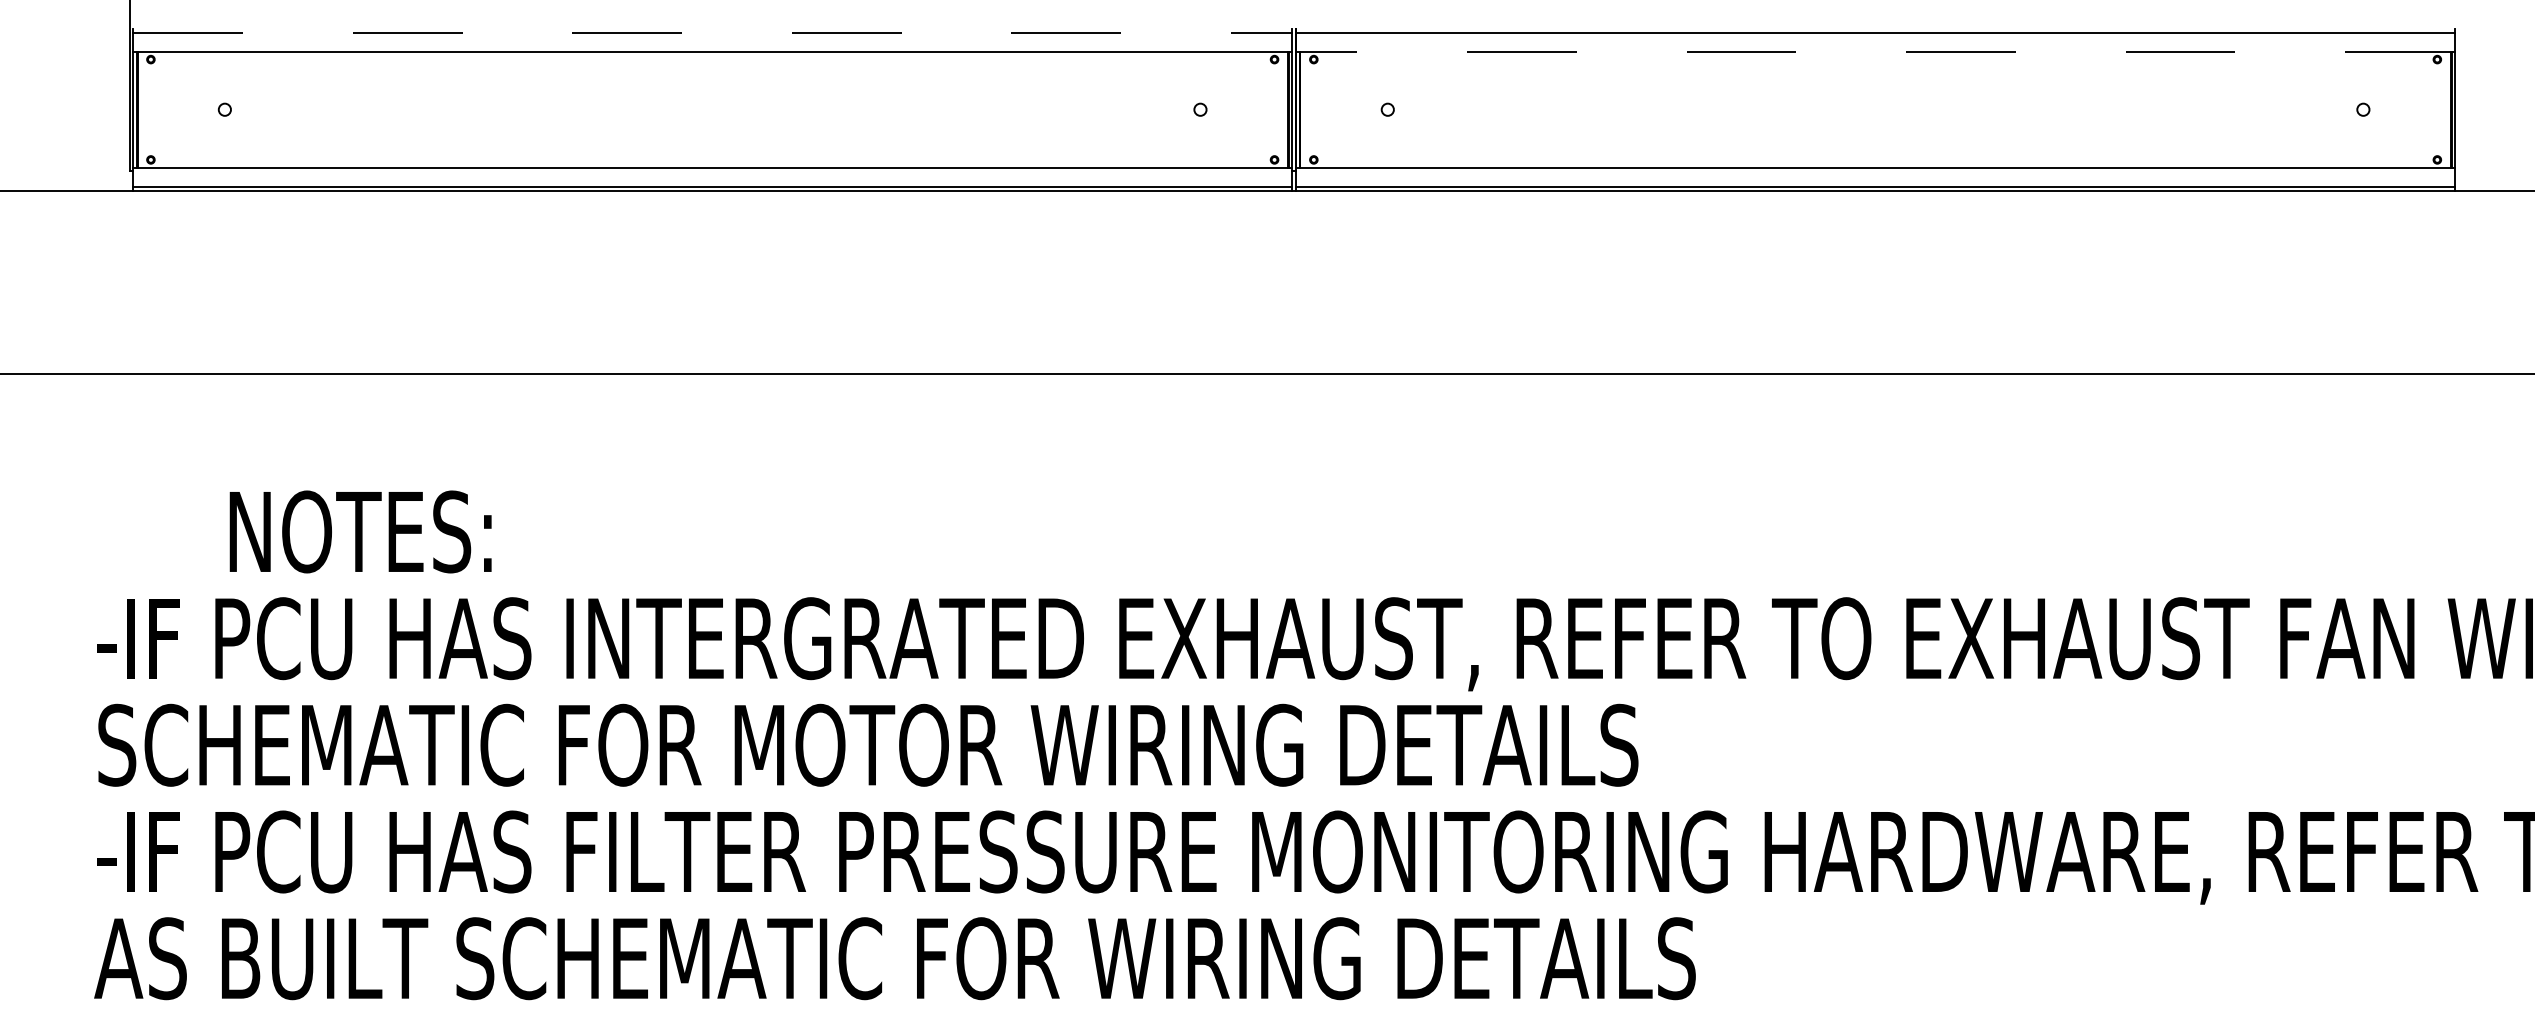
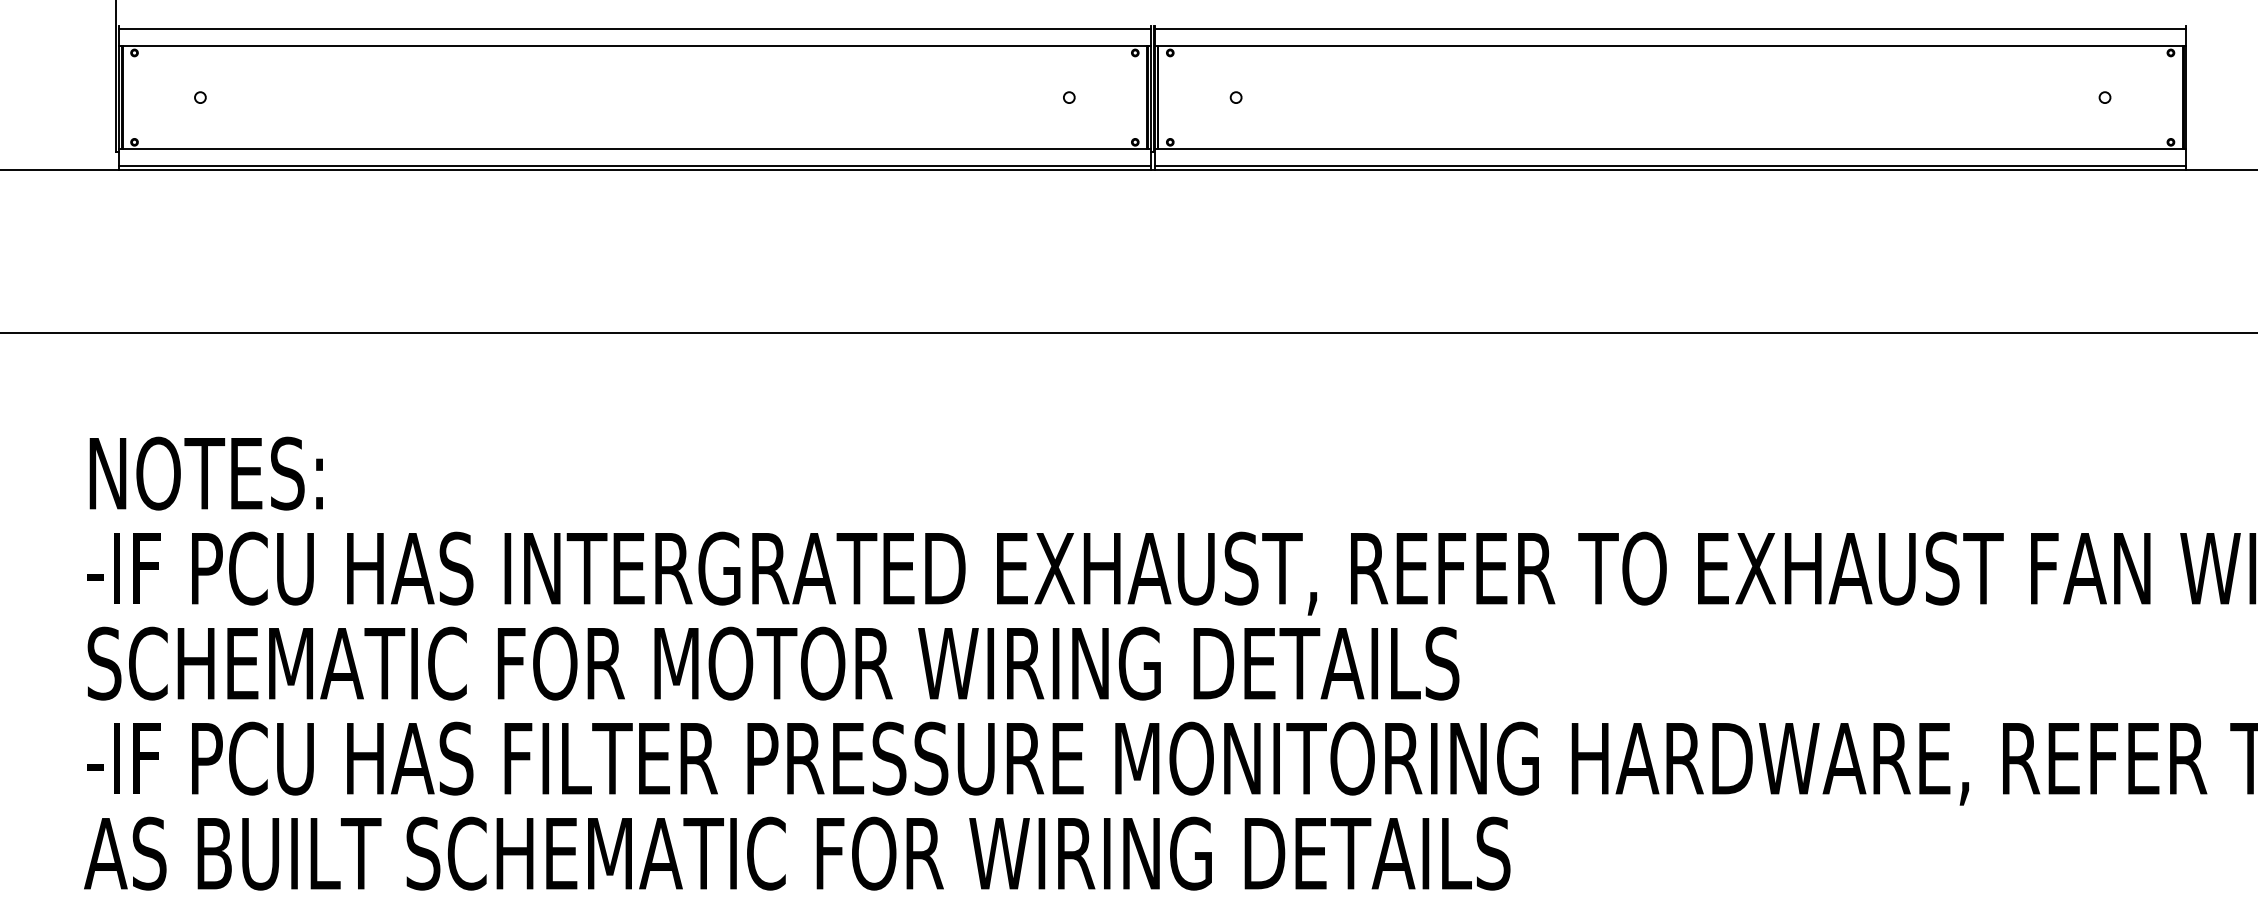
line: (712, 33) -> (634, 29), dashed -> solid
line: (1875, 51) -> (1670, 45), dashed -> solid
text: (359, 531) -> (205, 473), moved

